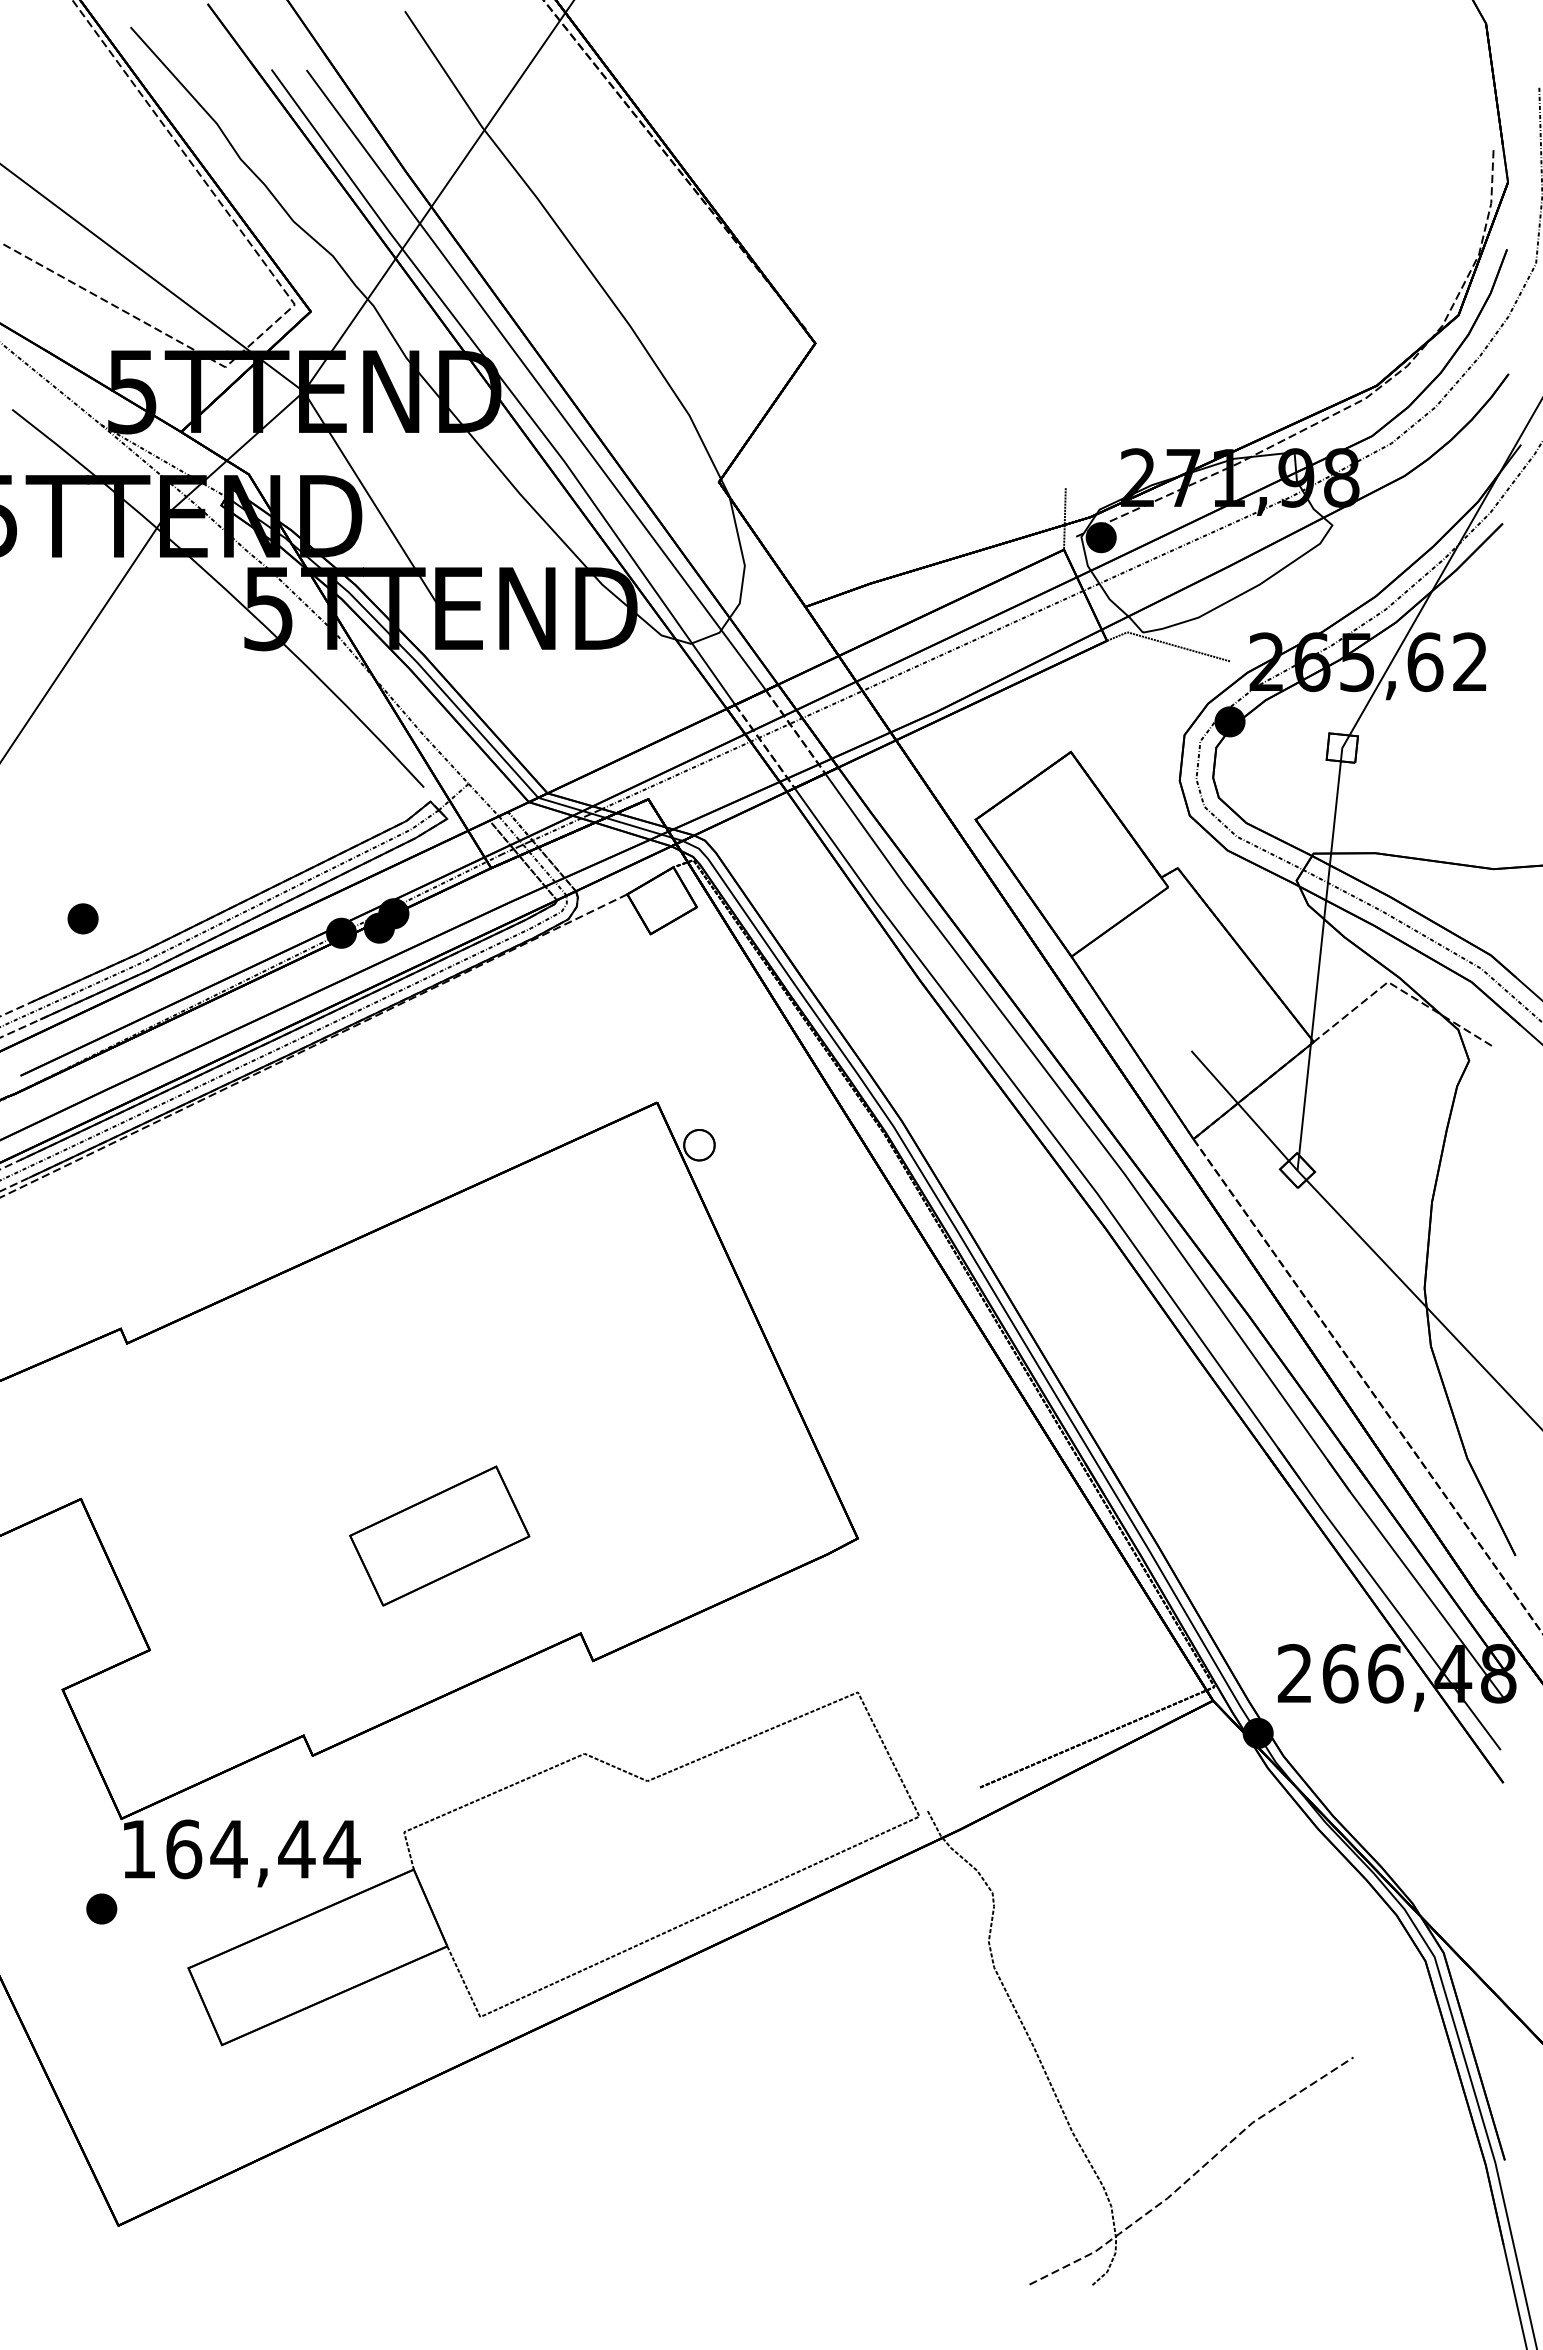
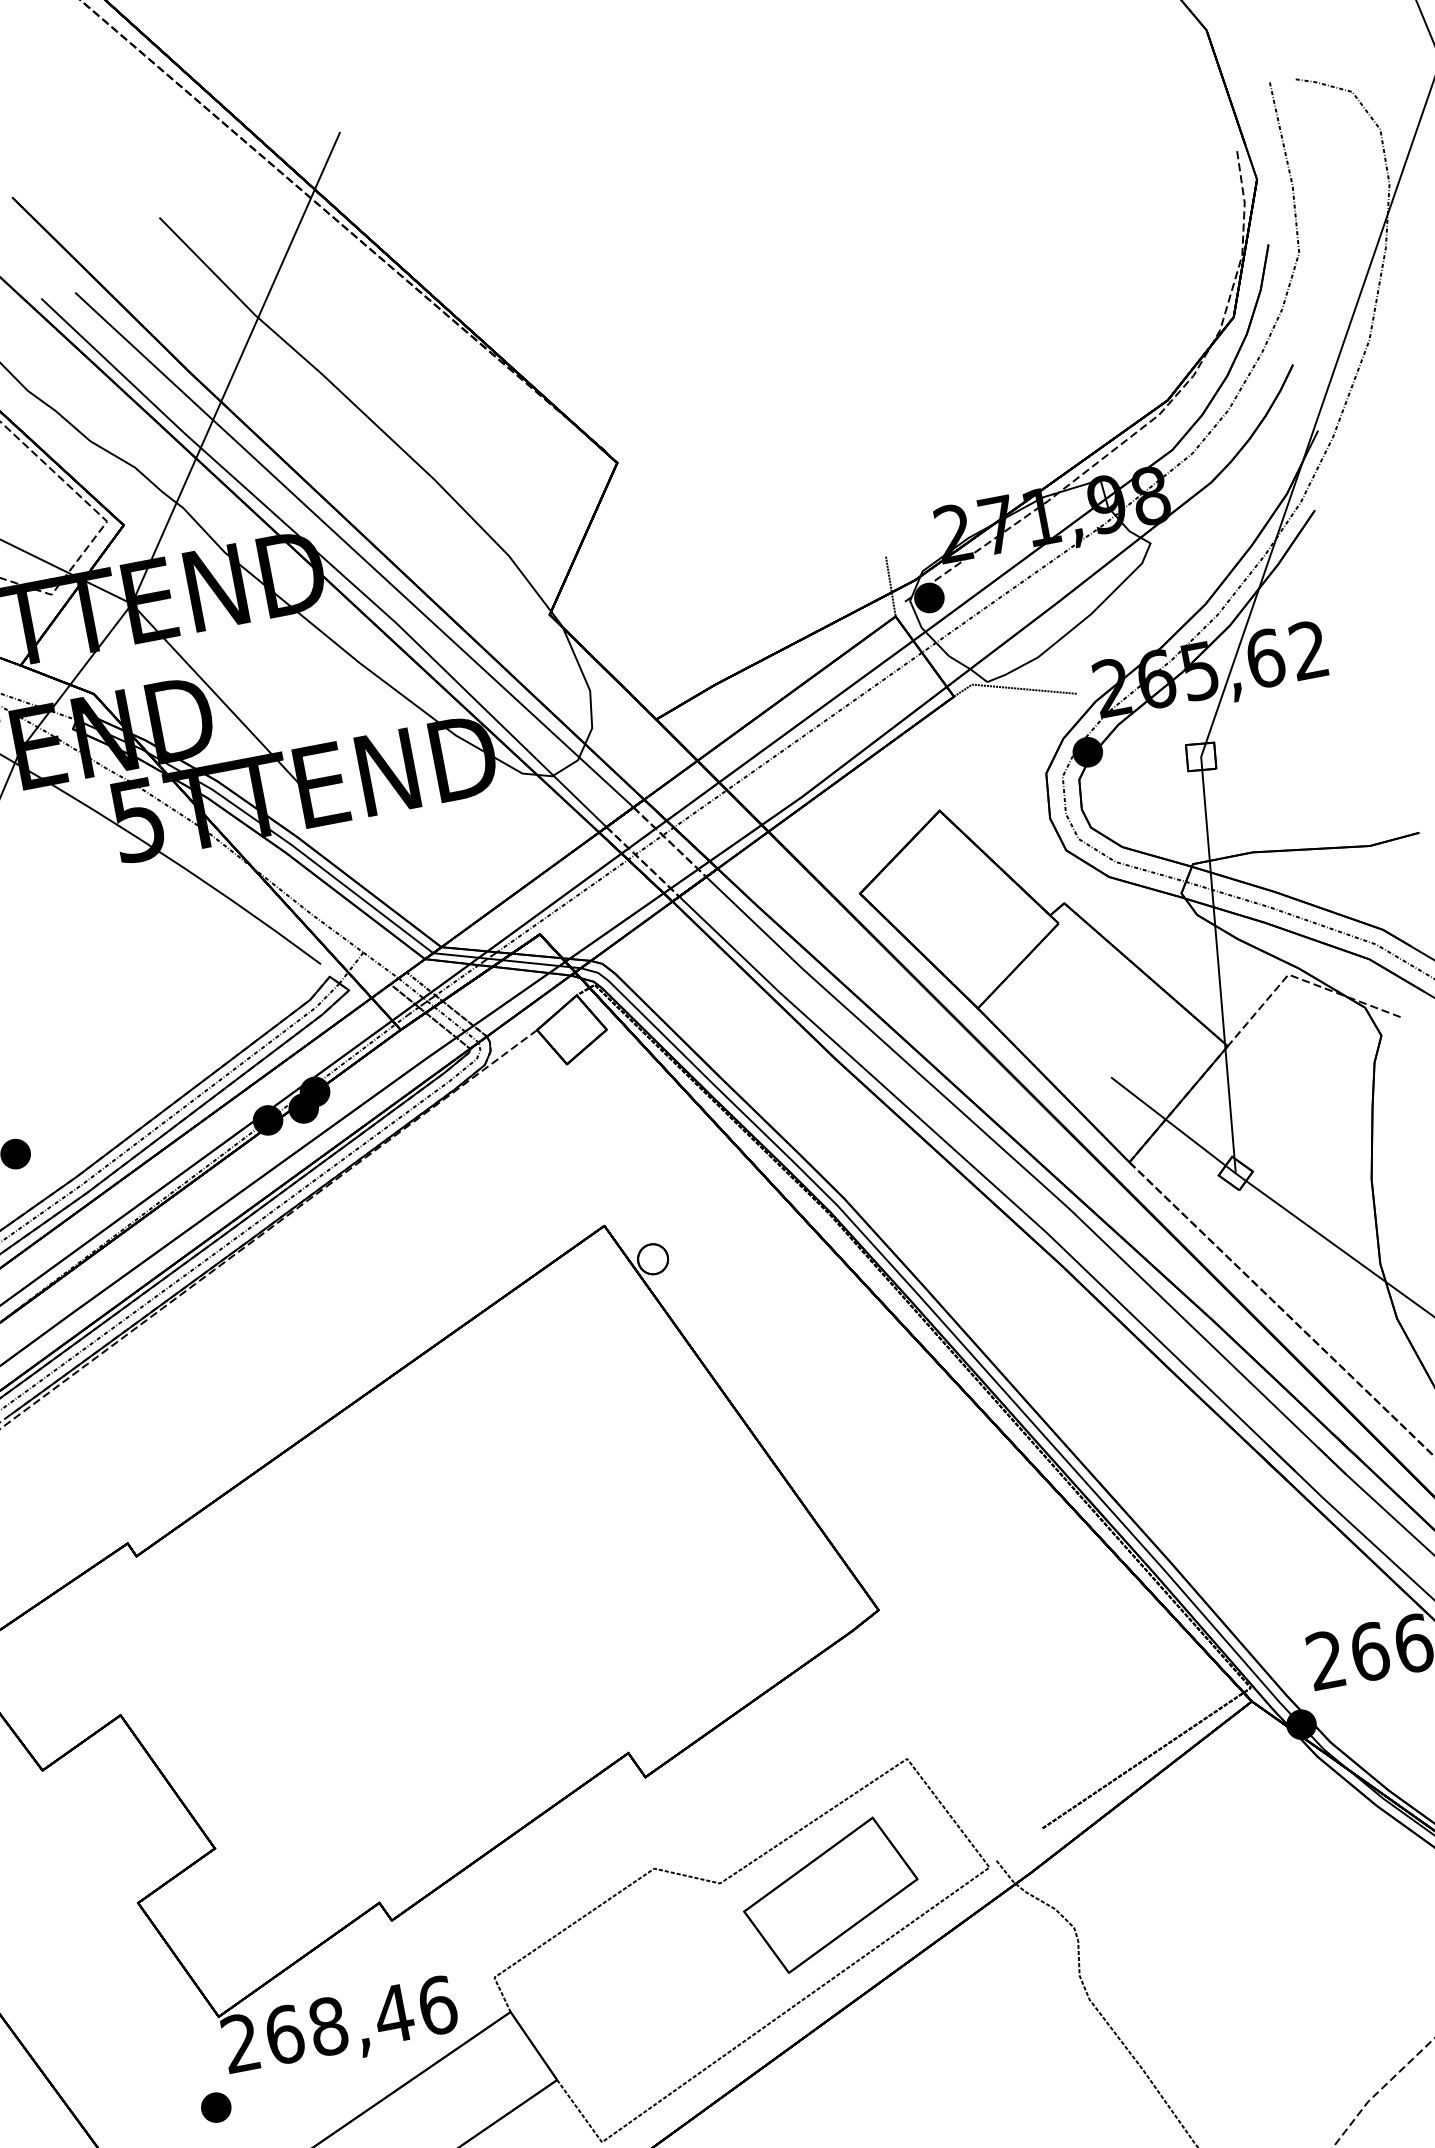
part: (439, 1535) -> (830, 1894), moved
text: (240, 1849) -> (339, 2024), 164,44 -> 268,46

